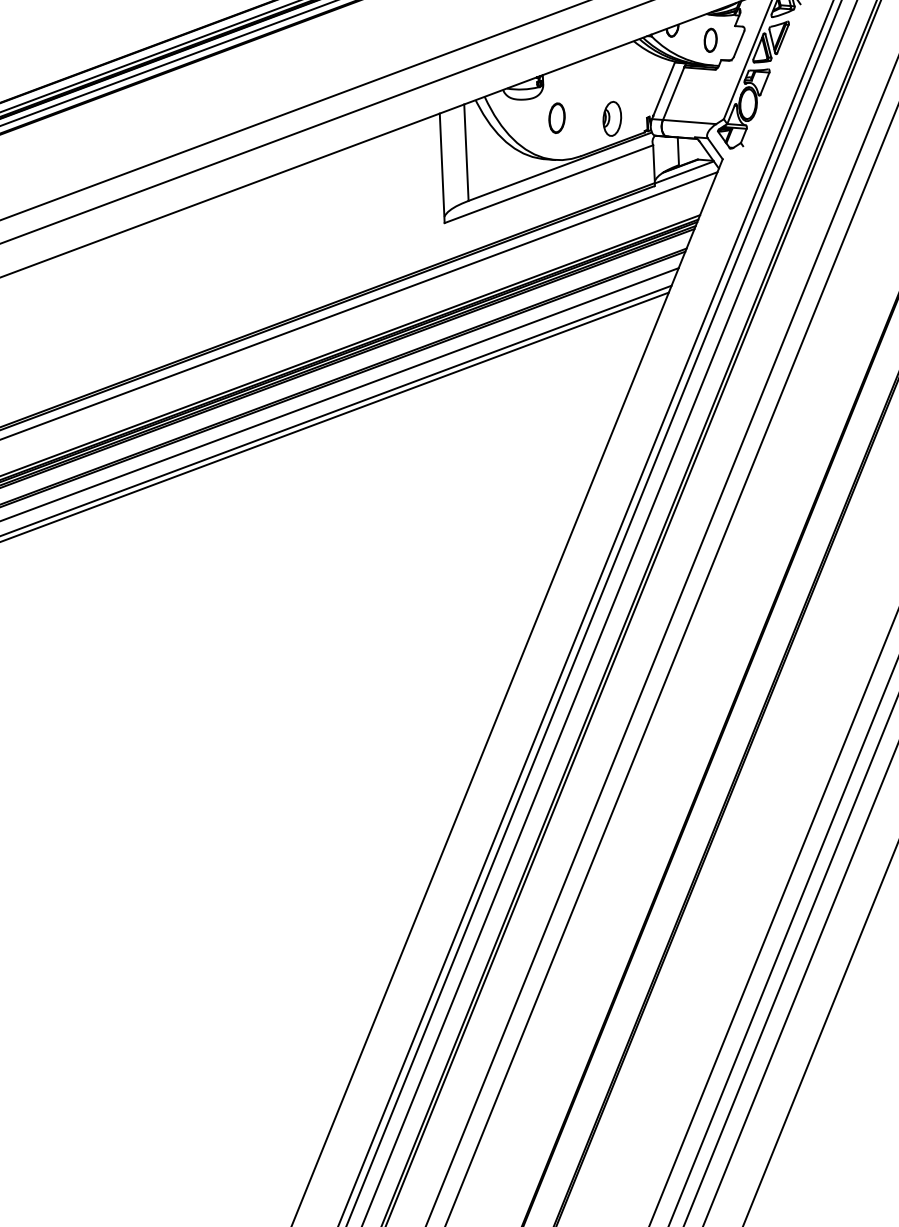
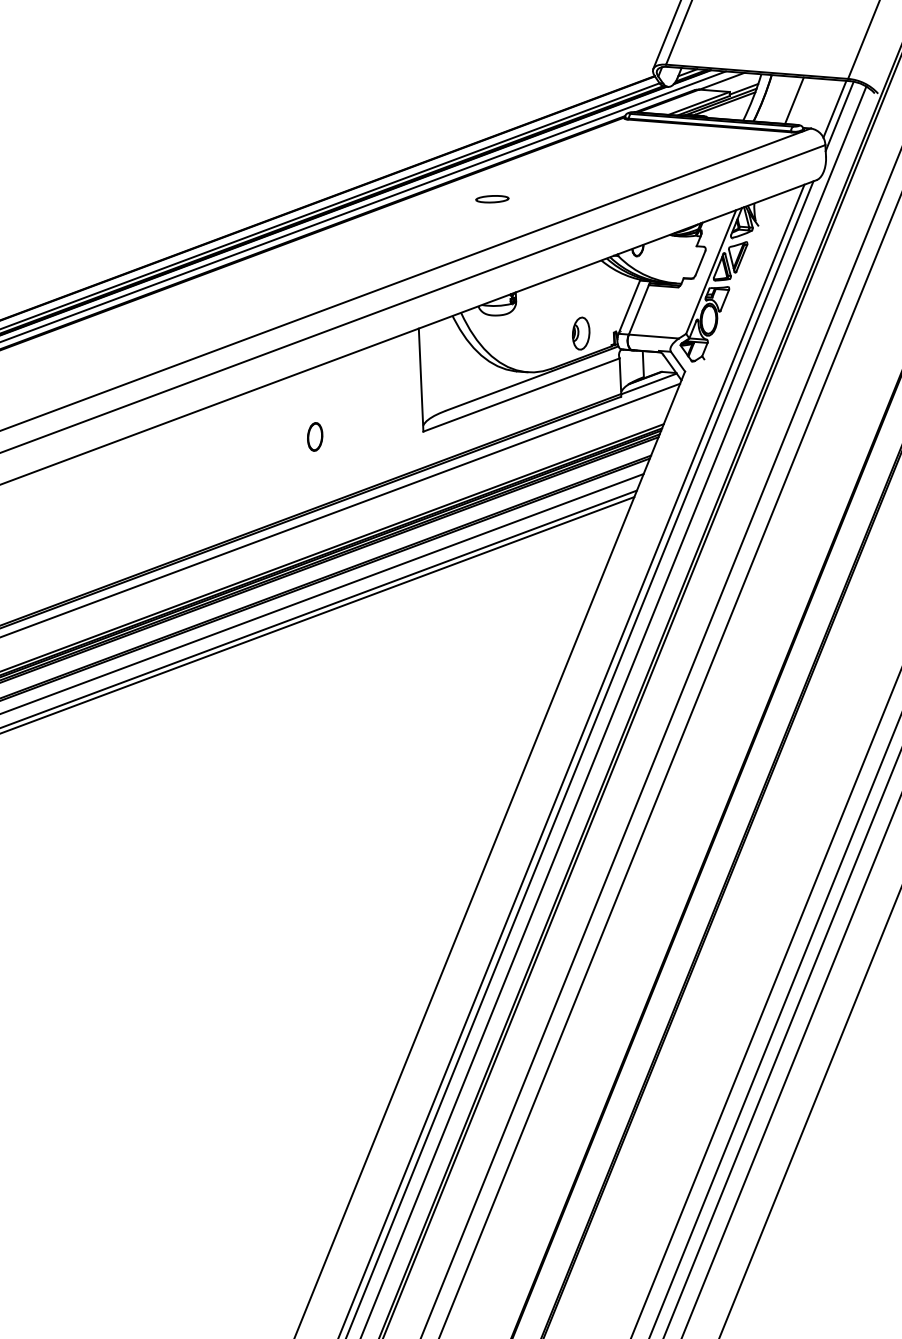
part: (710, 40) -> (673, 259), removed
part: (557, 117) -> (315, 436), moved
line: (466, 152) -> (443, 365), removed

